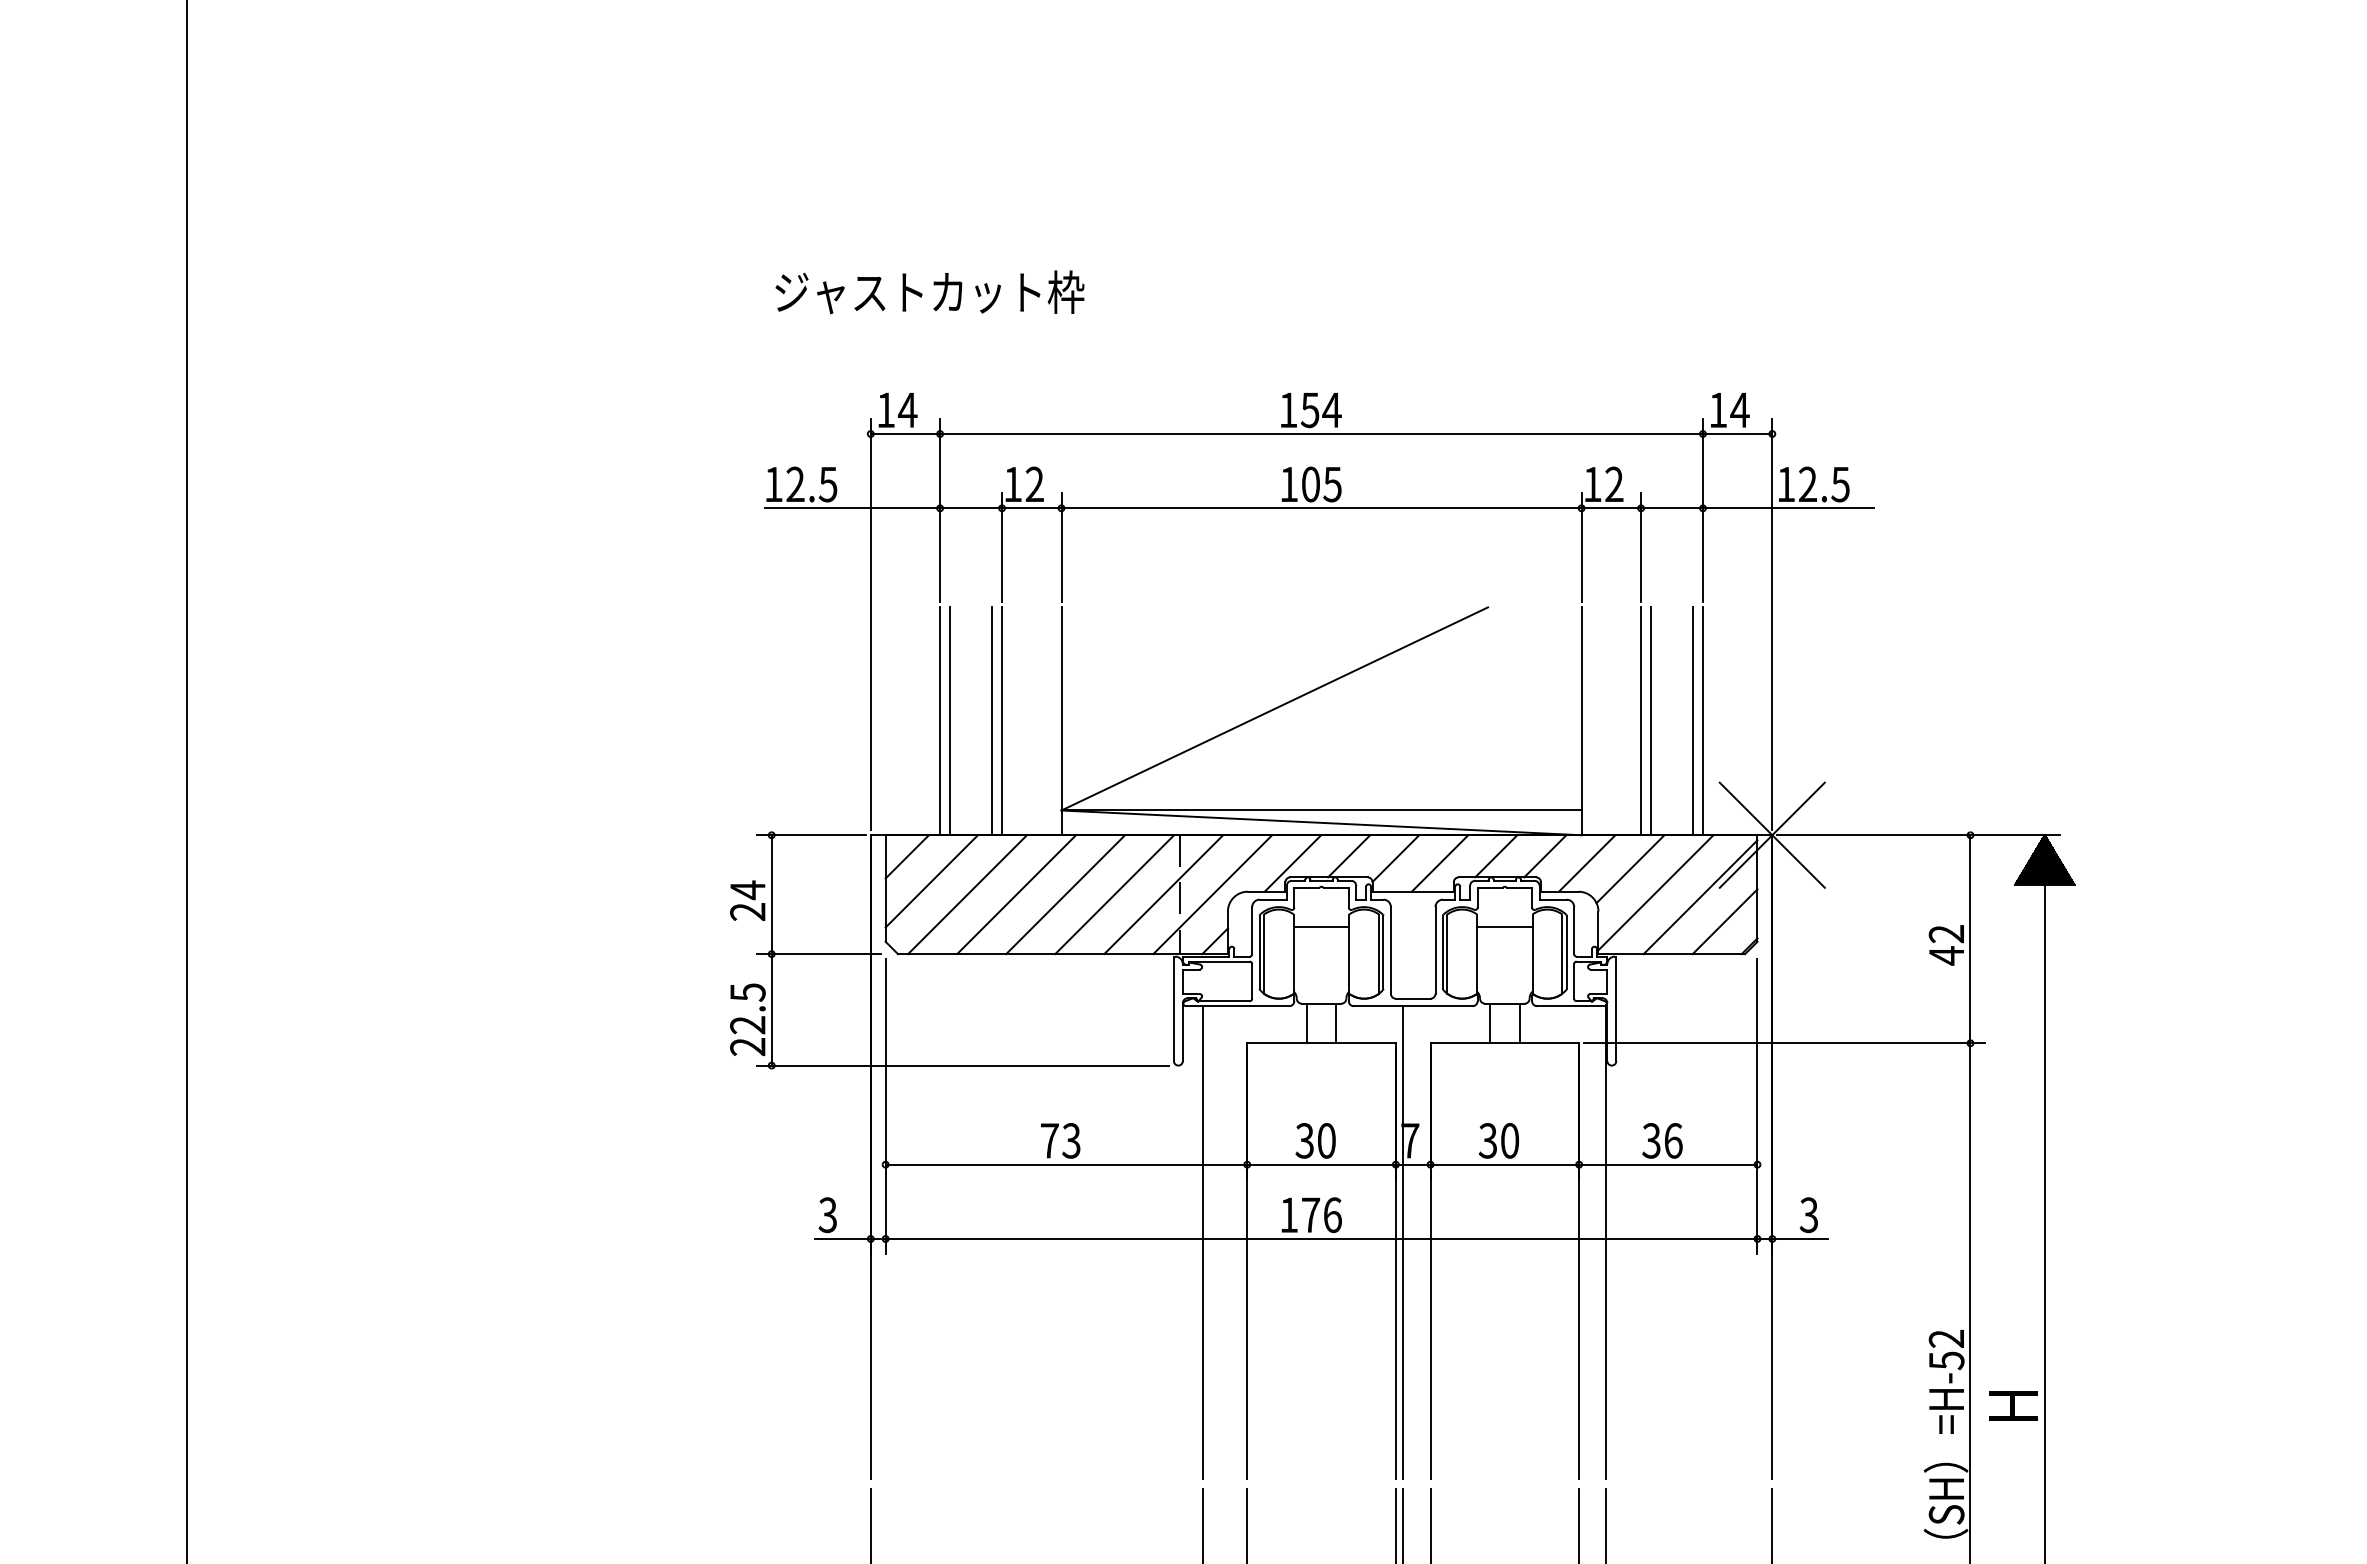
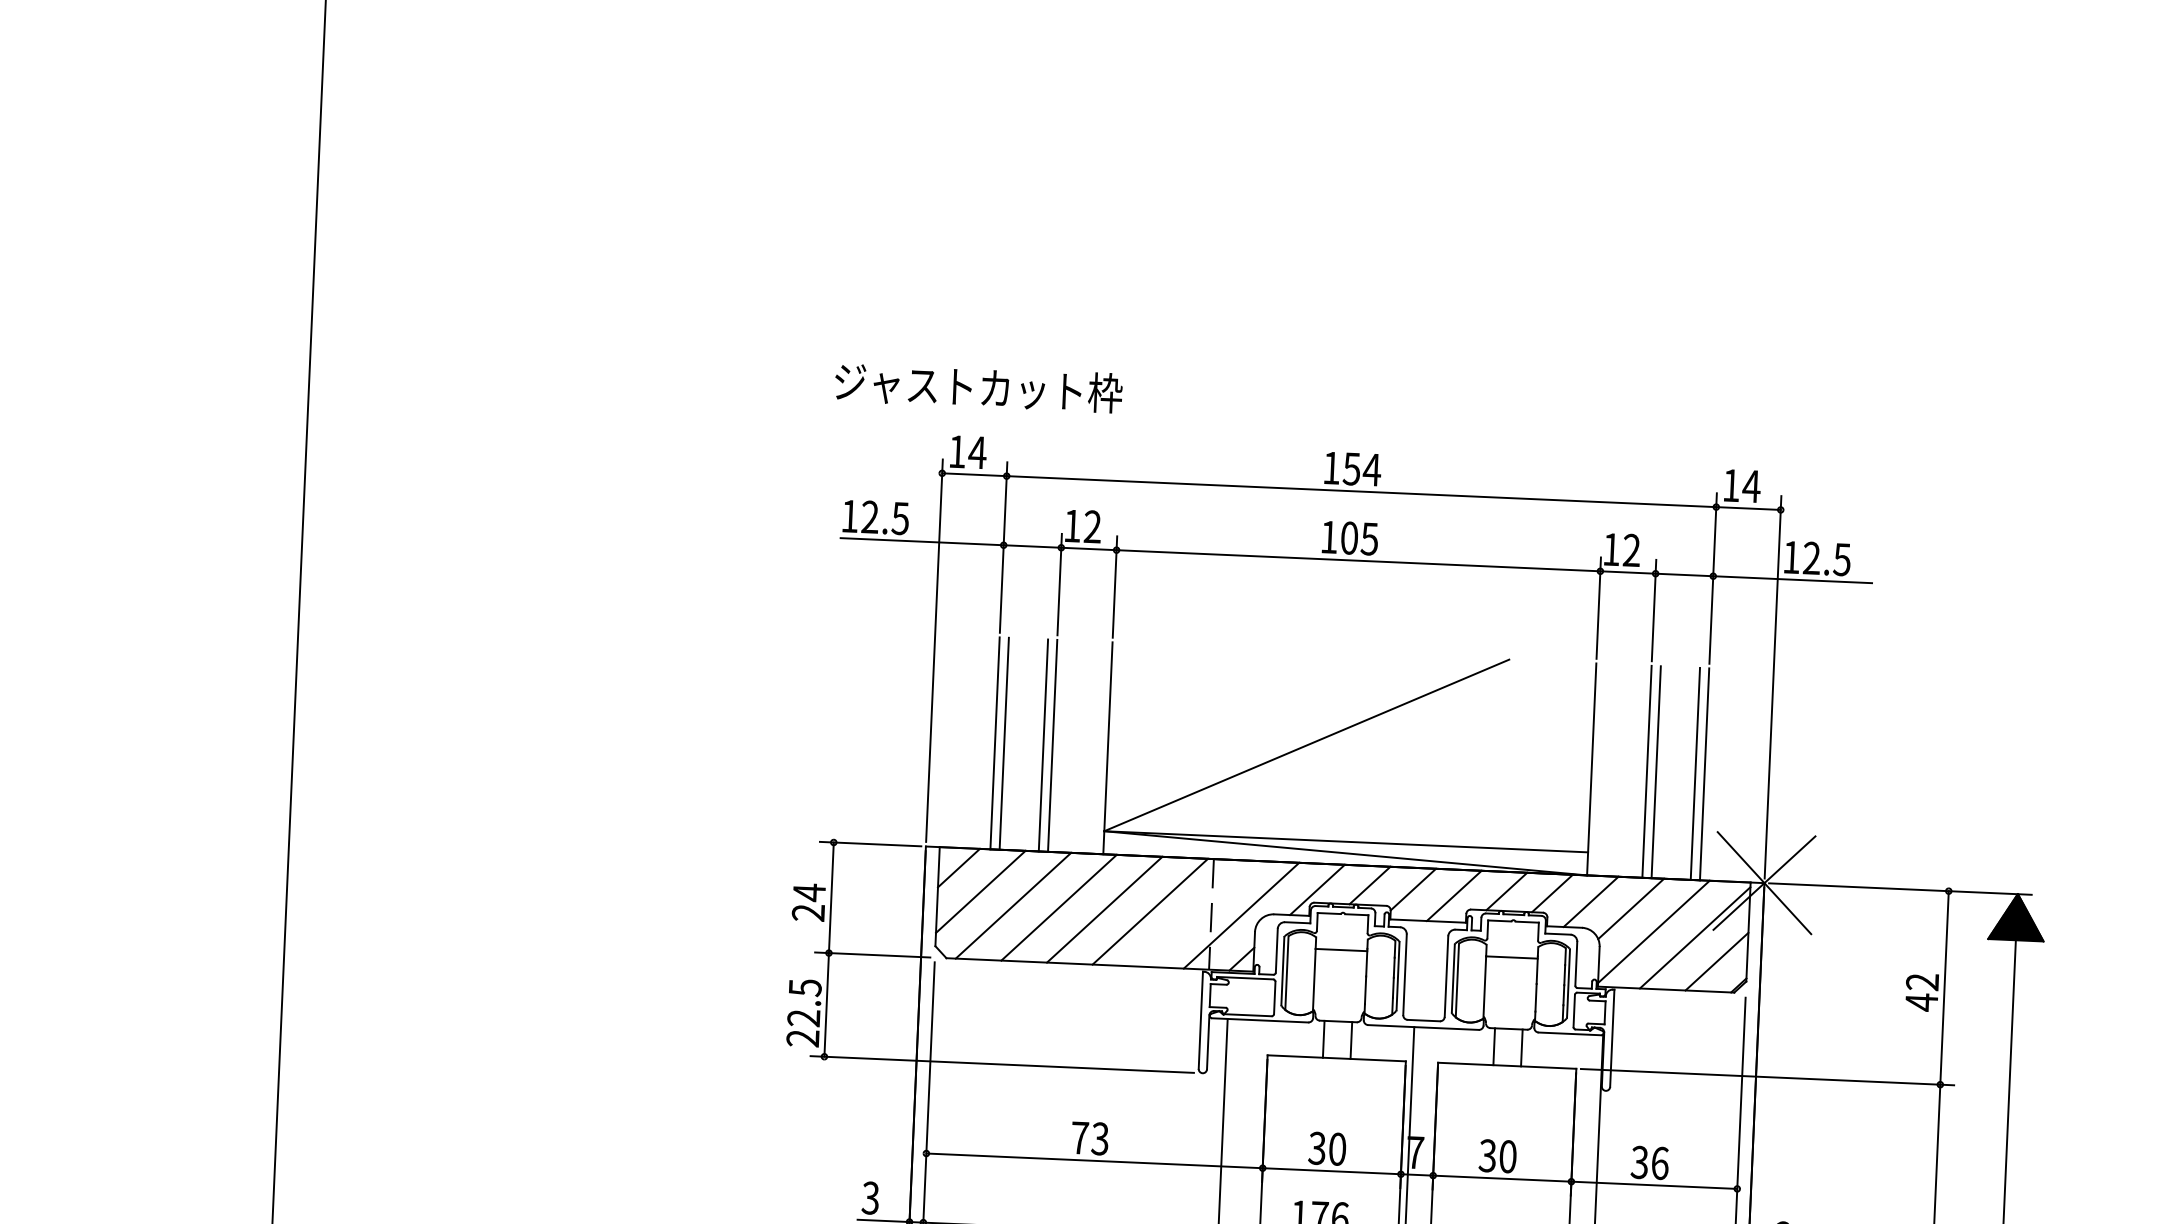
text: (929, 292) -> (978, 387), moved
line: (1163, 894) -> (1195, 913), removed

